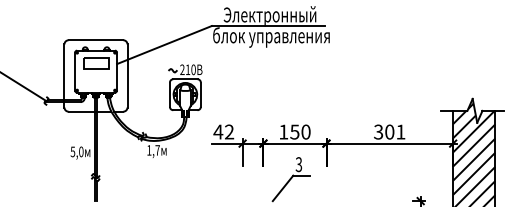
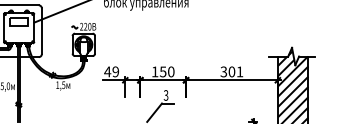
text: (187, 69) -> (85, 26), 210 -> 220
text: (229, 131) -> (115, 71), 42 -> 49
text: (157, 150) -> (63, 85), 1,7 -> 1,5

